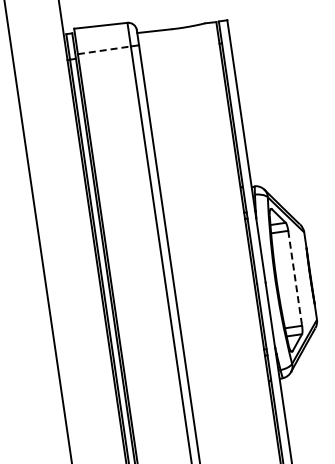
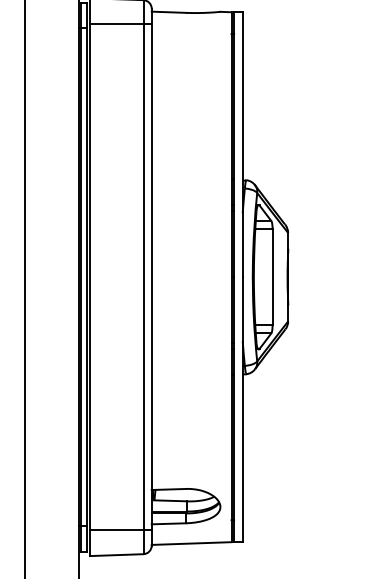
line: (104, 50) -> (116, 24), dashed -> solid
line: (295, 278) -> (272, 277), dashed -> solid

